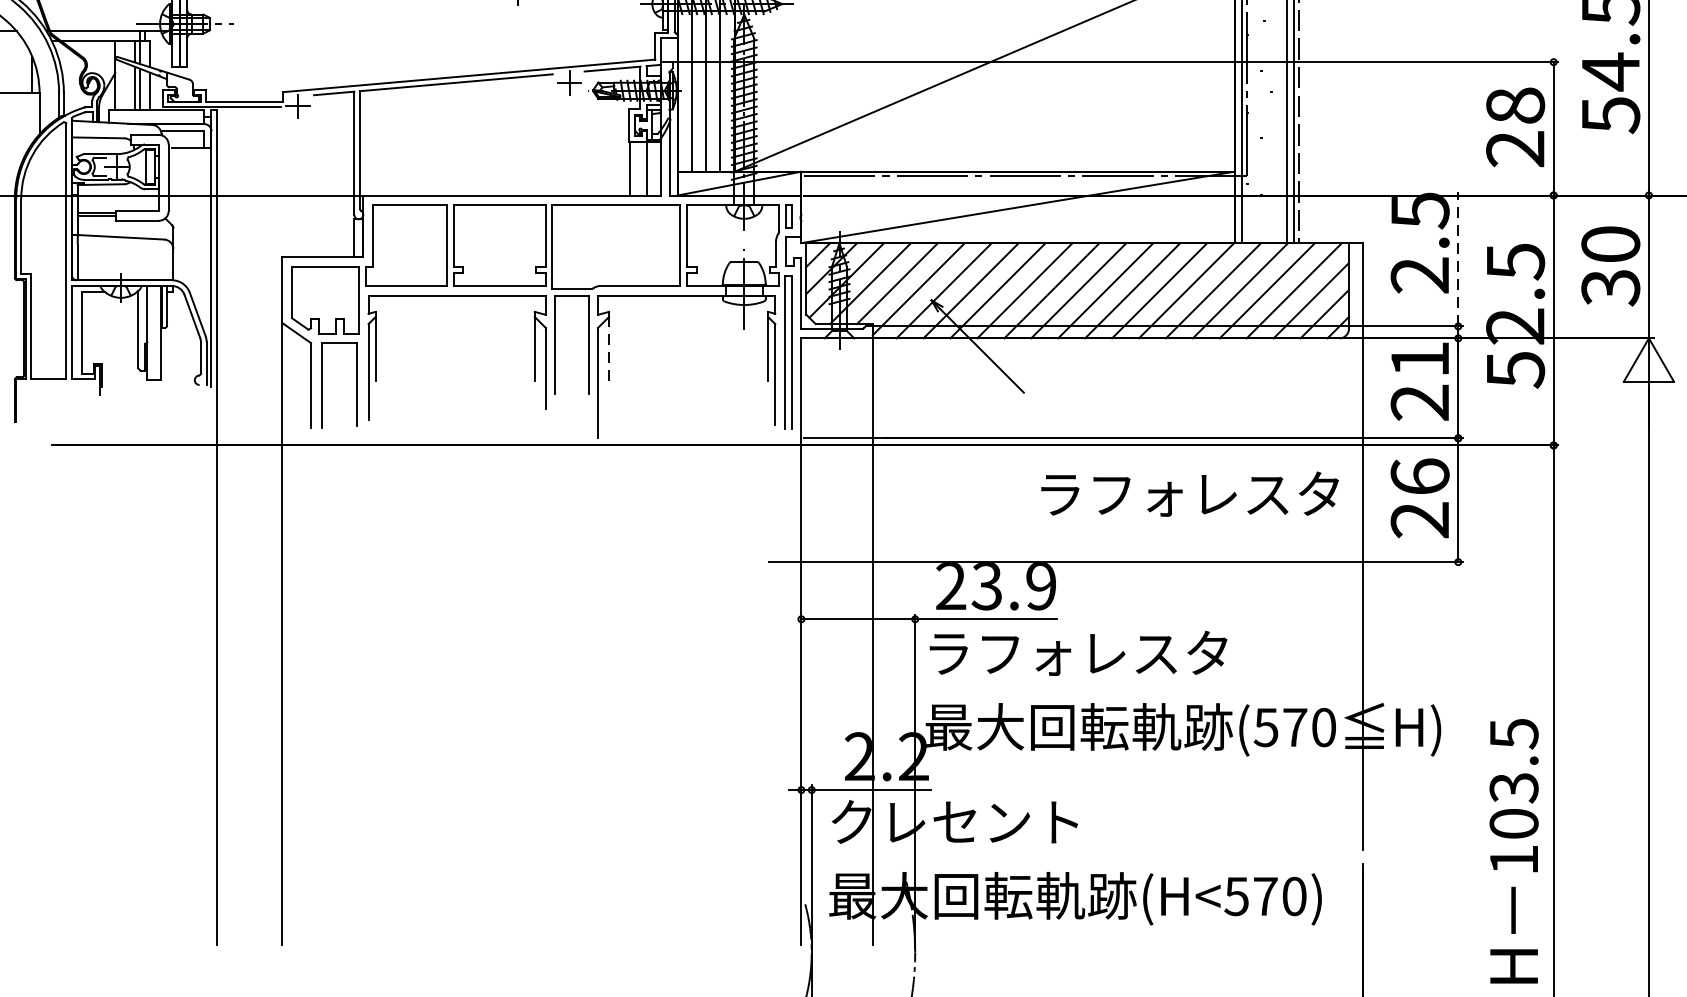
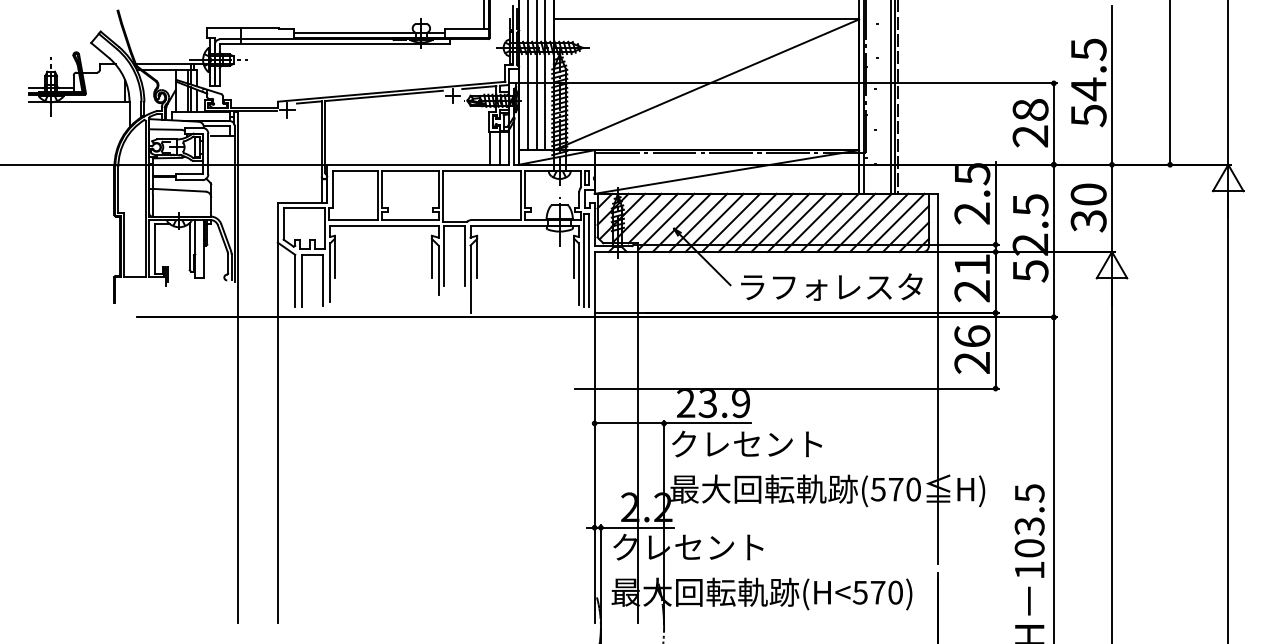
line: (1458, 258) -> (995, 203), dashed -> solid
line: (609, 349) -> (477, 258), dashed -> solid
text: (1189, 493) -> (831, 286), moved
text: (1078, 653) -> (763, 444), ラフォレスタ -> クレセント

